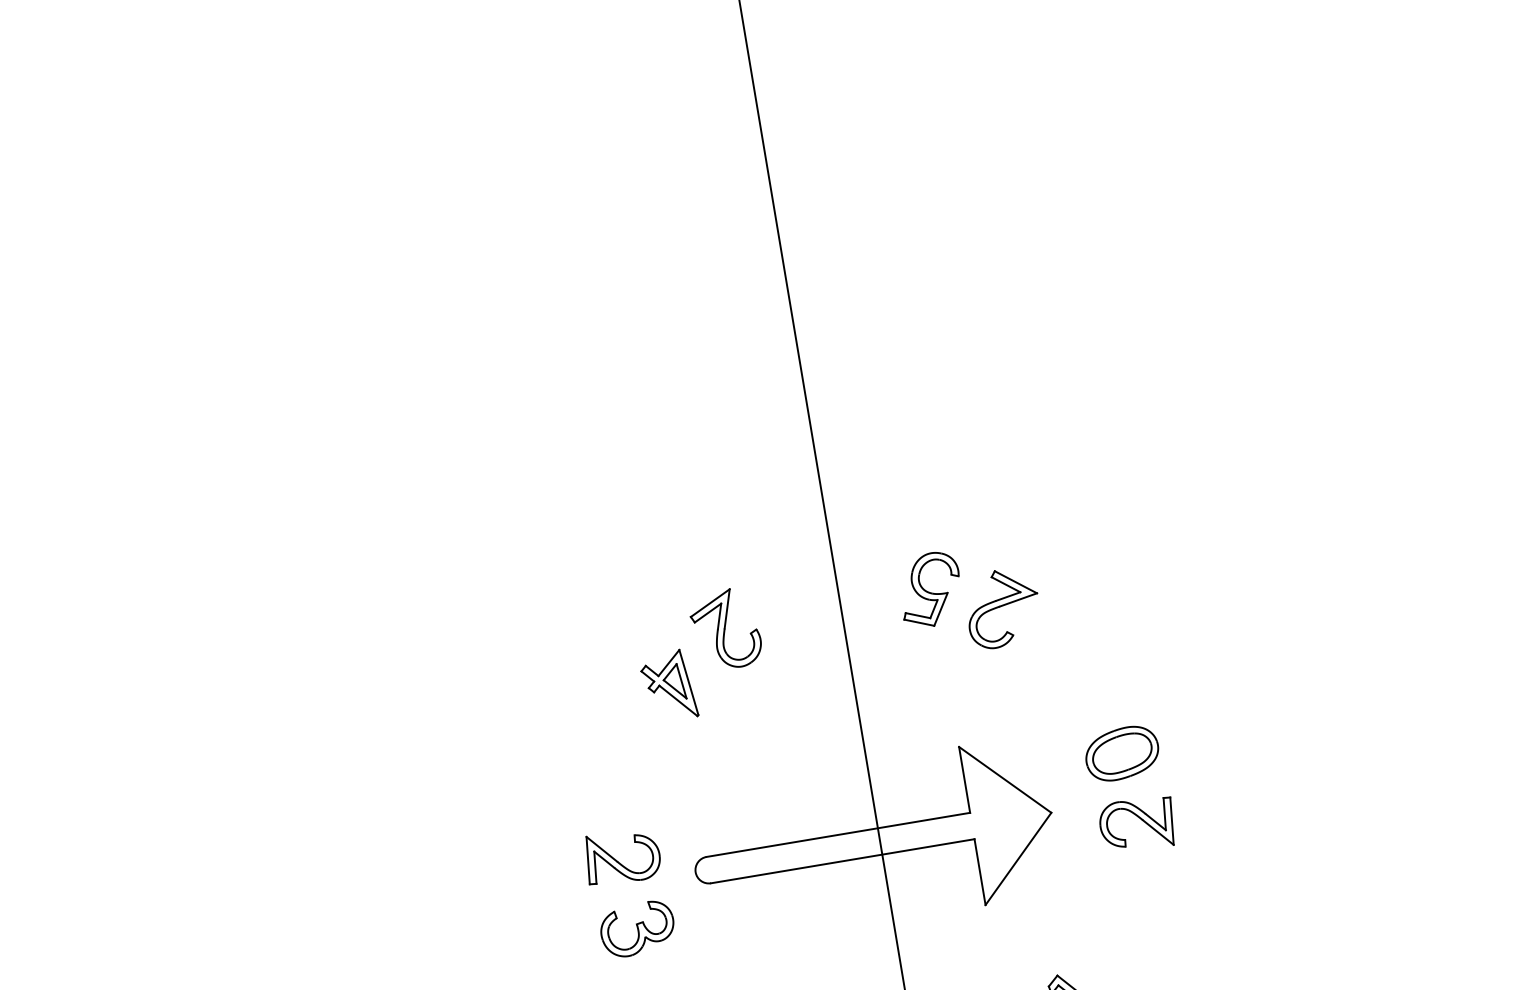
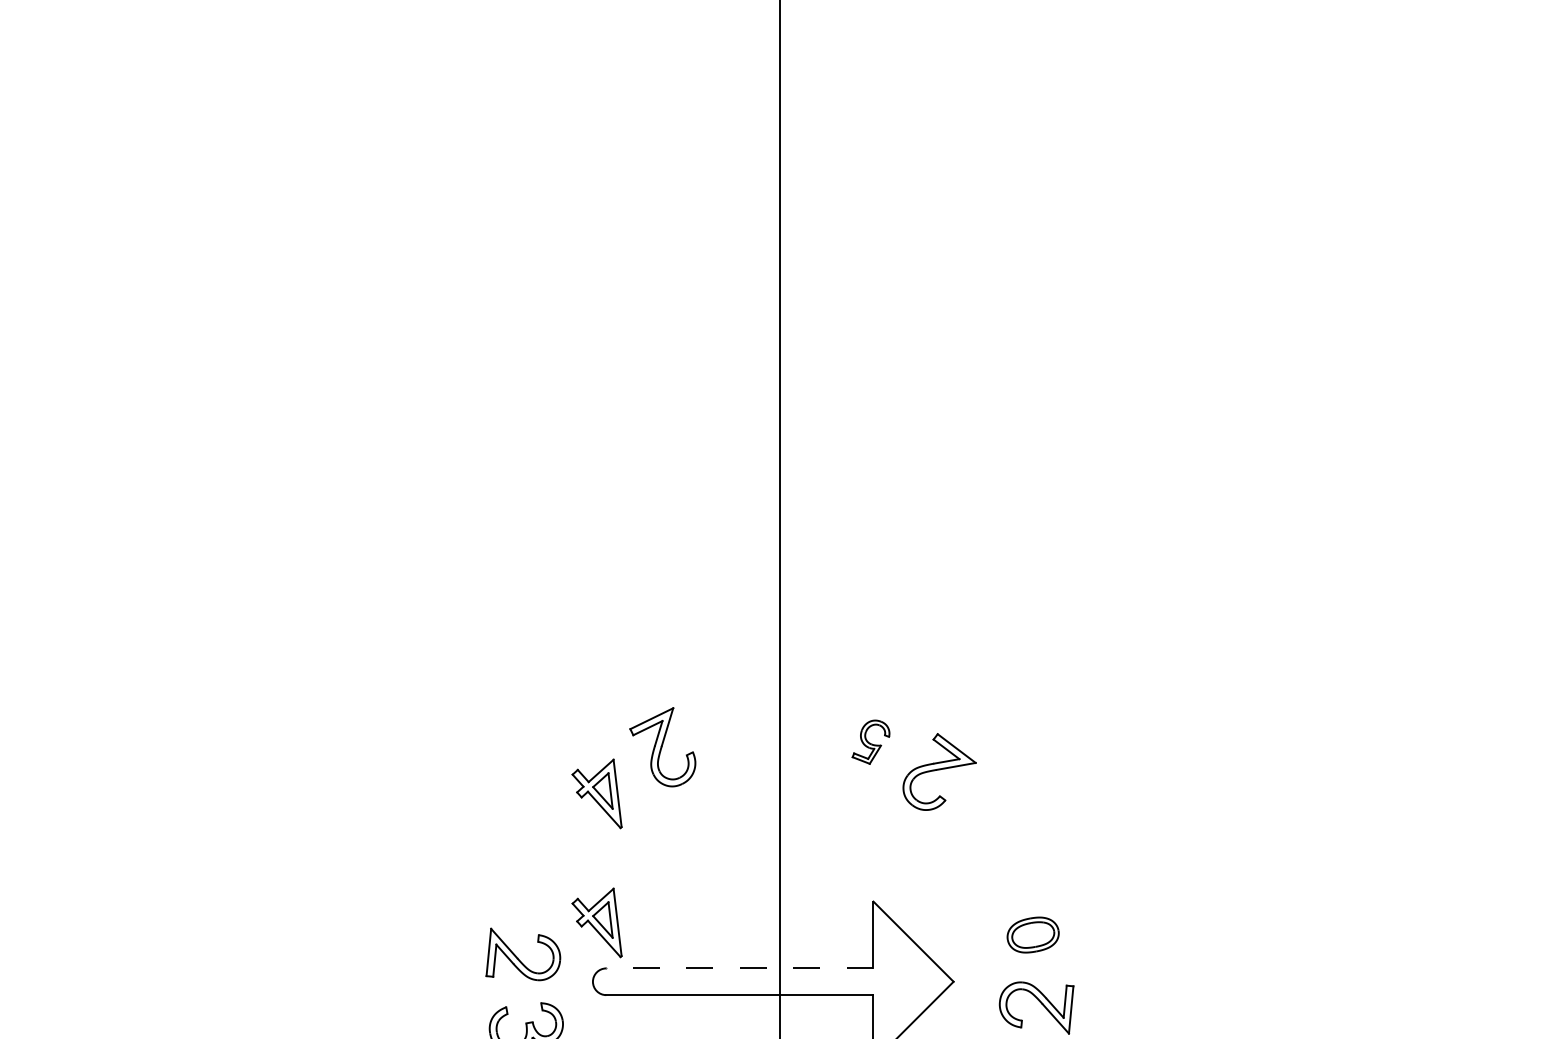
part: (929, 590) -> (870, 742), size x0.6
part: (1121, 753) -> (1032, 934), size x0.7
part: (689, 813) -> (596, 922), added
line: (838, 835) -> (739, 968), solid -> dashed

